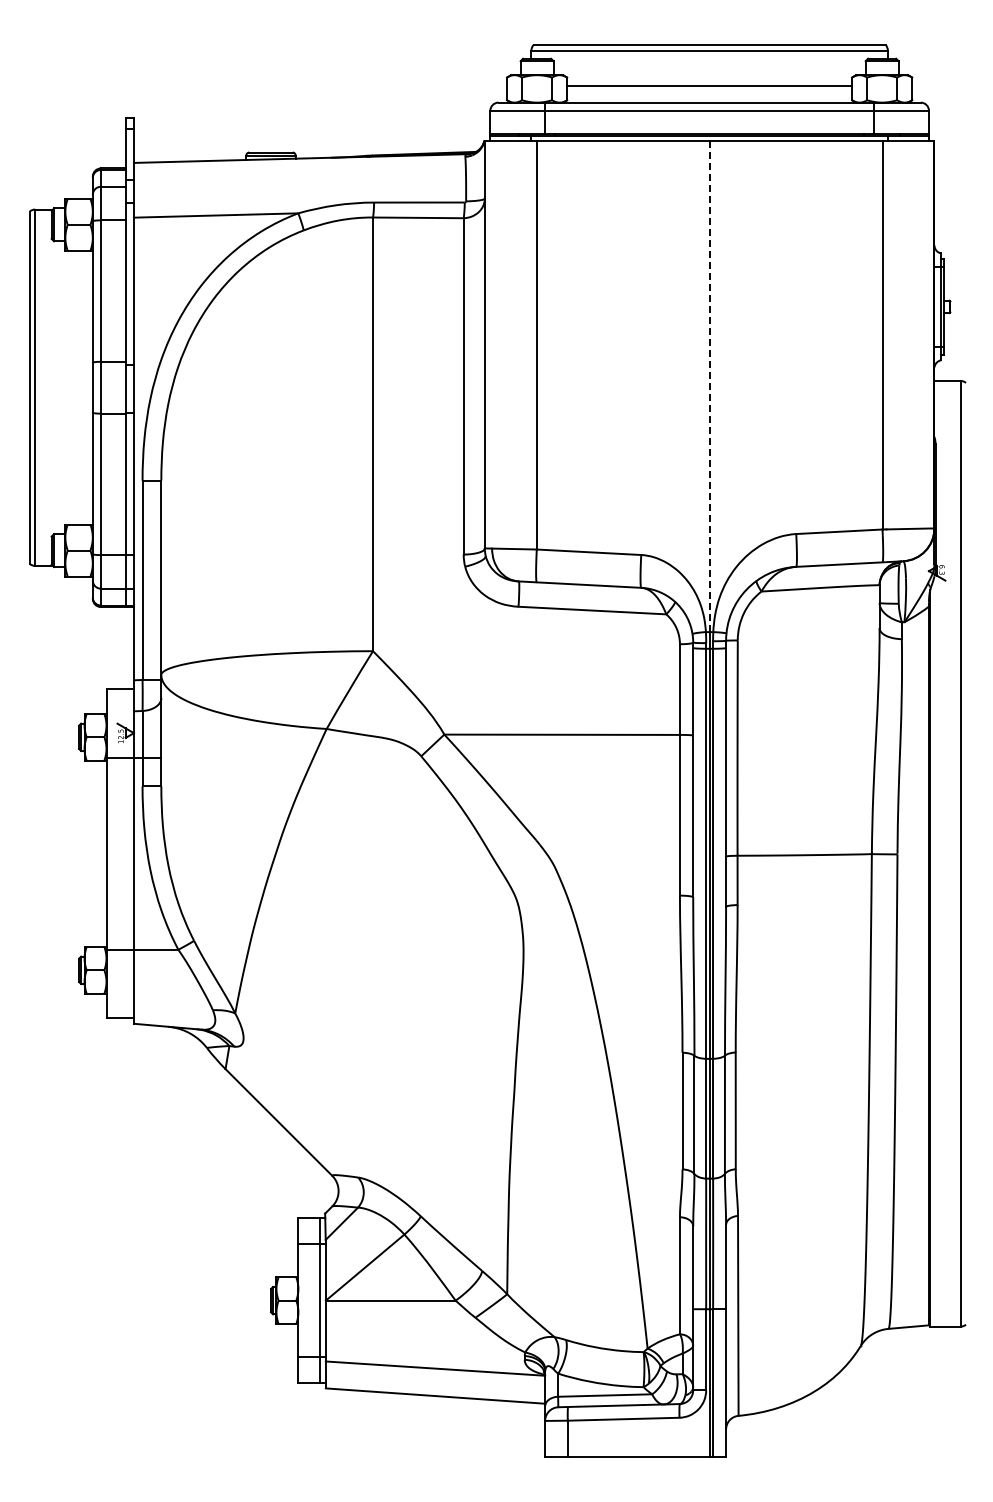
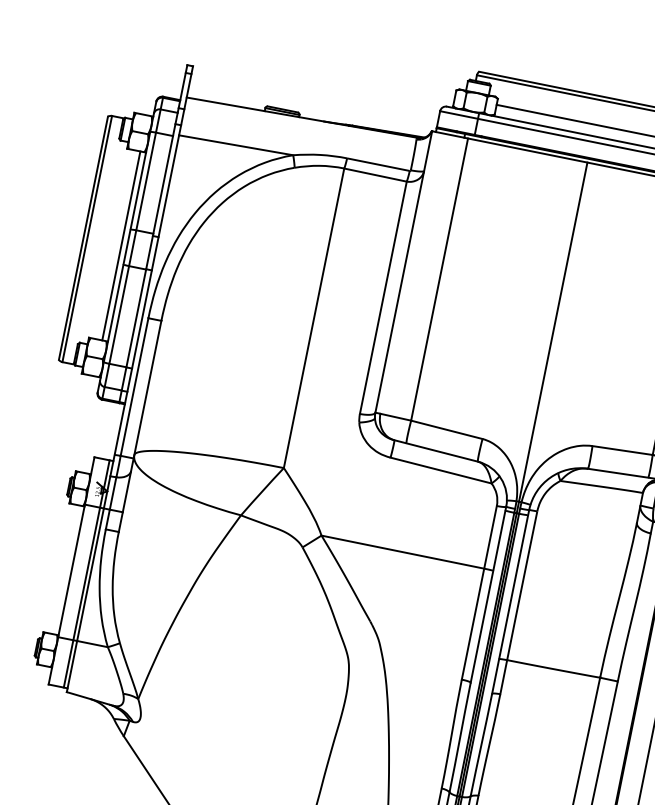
line: (709, 386) -> (553, 332), dashed -> solid
line: (84, 387) -> (121, 245), added
line: (128, 853) -> (86, 573), added

